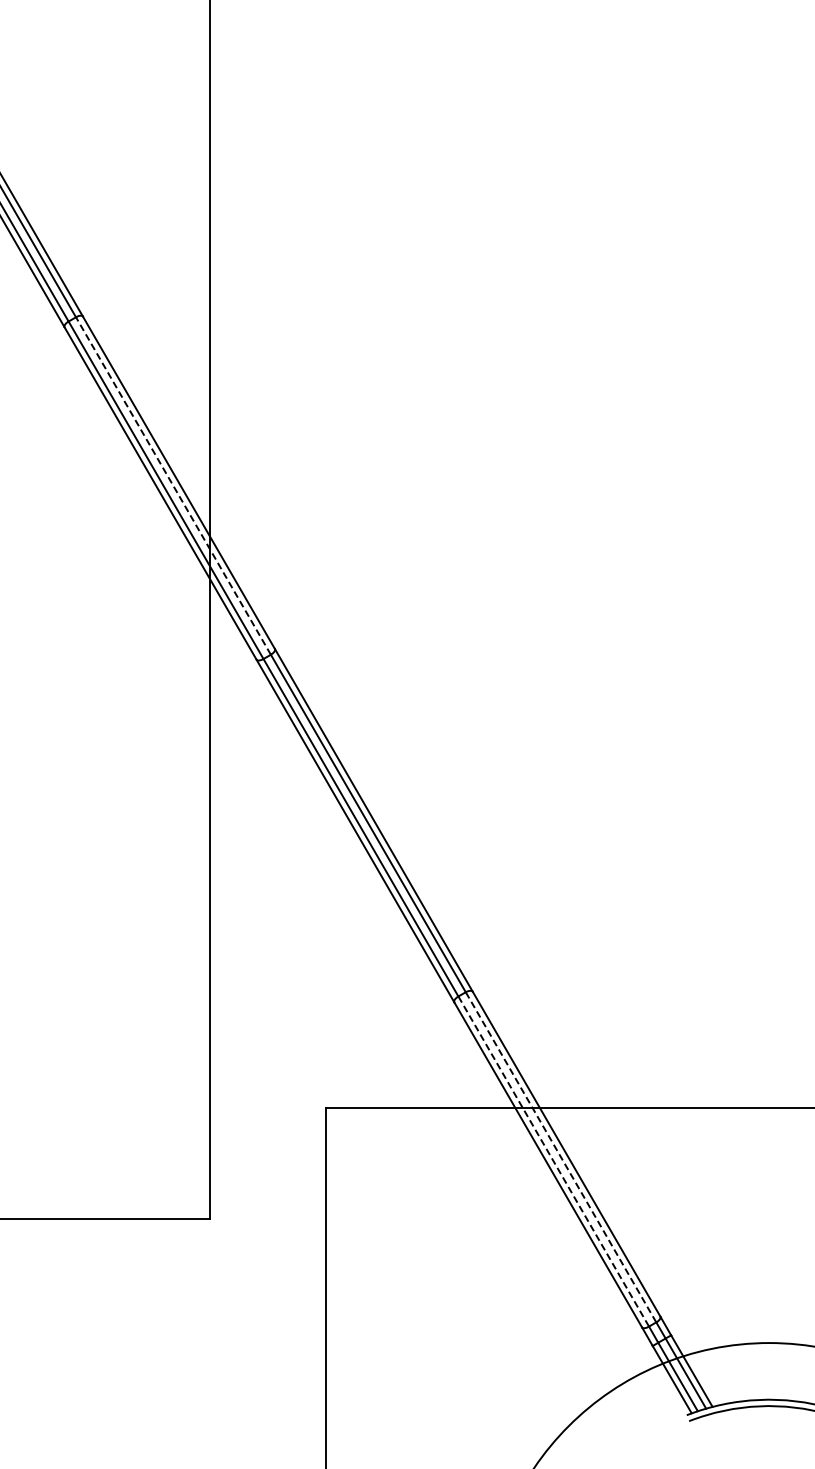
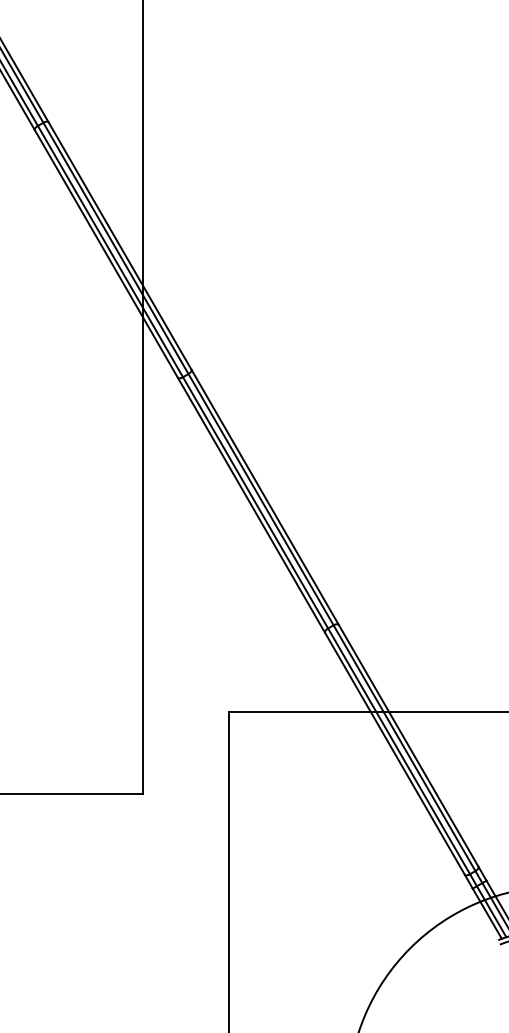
line: (173, 486) -> (116, 248), dashed -> solid
line: (561, 1157) -> (404, 748), dashed -> solid
line: (553, 1161) -> (398, 751), dashed -> solid

